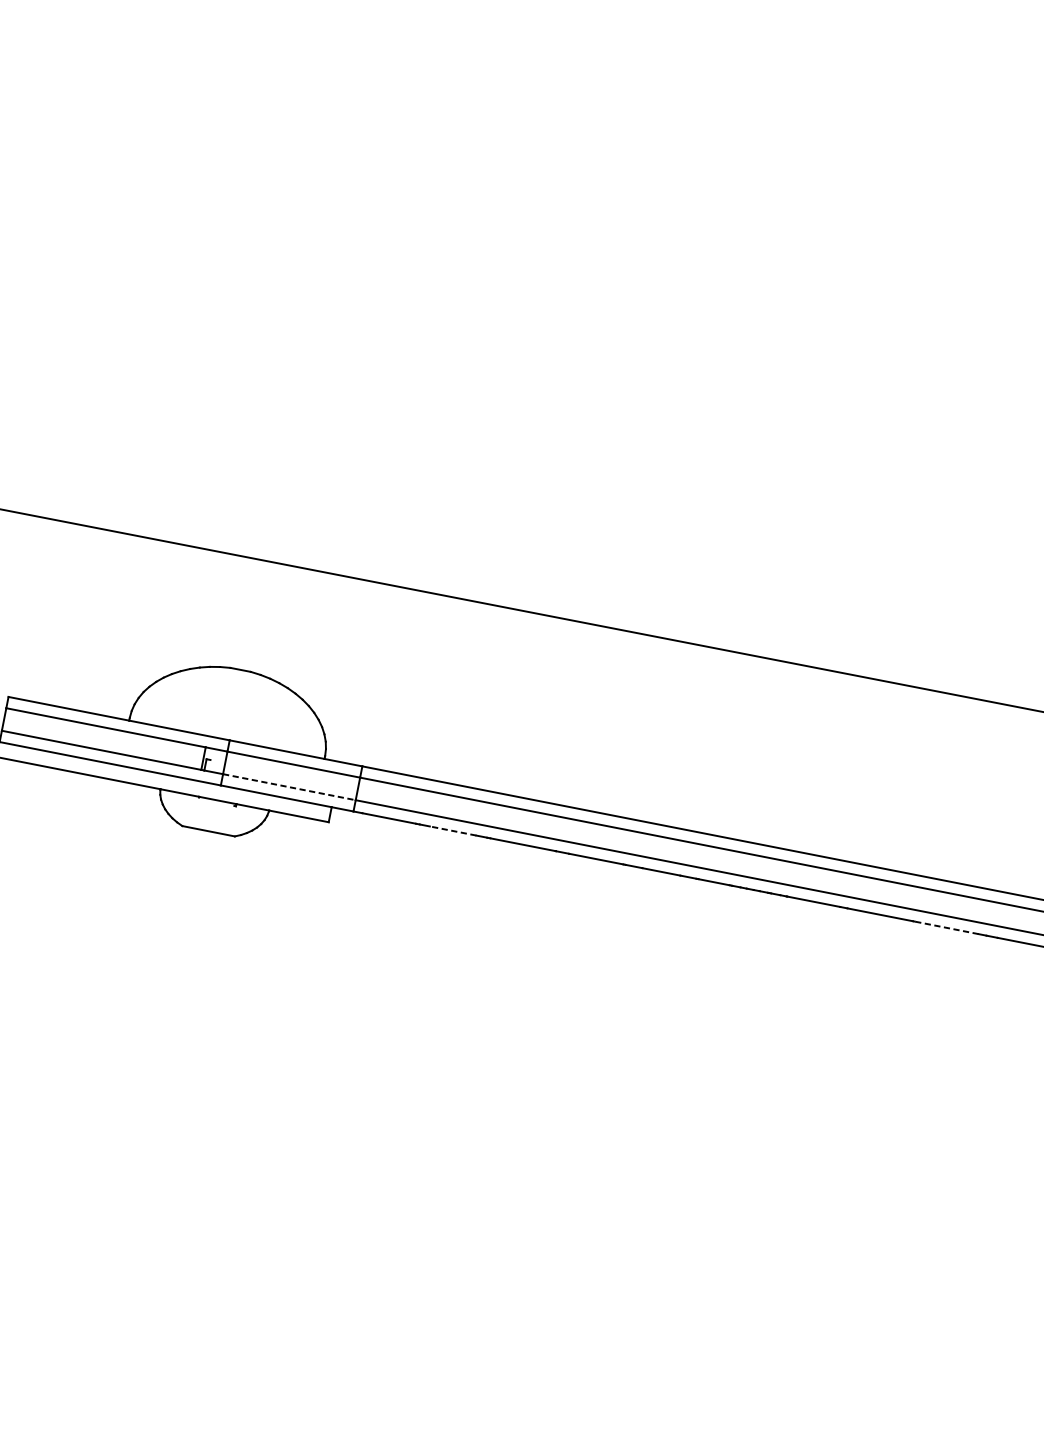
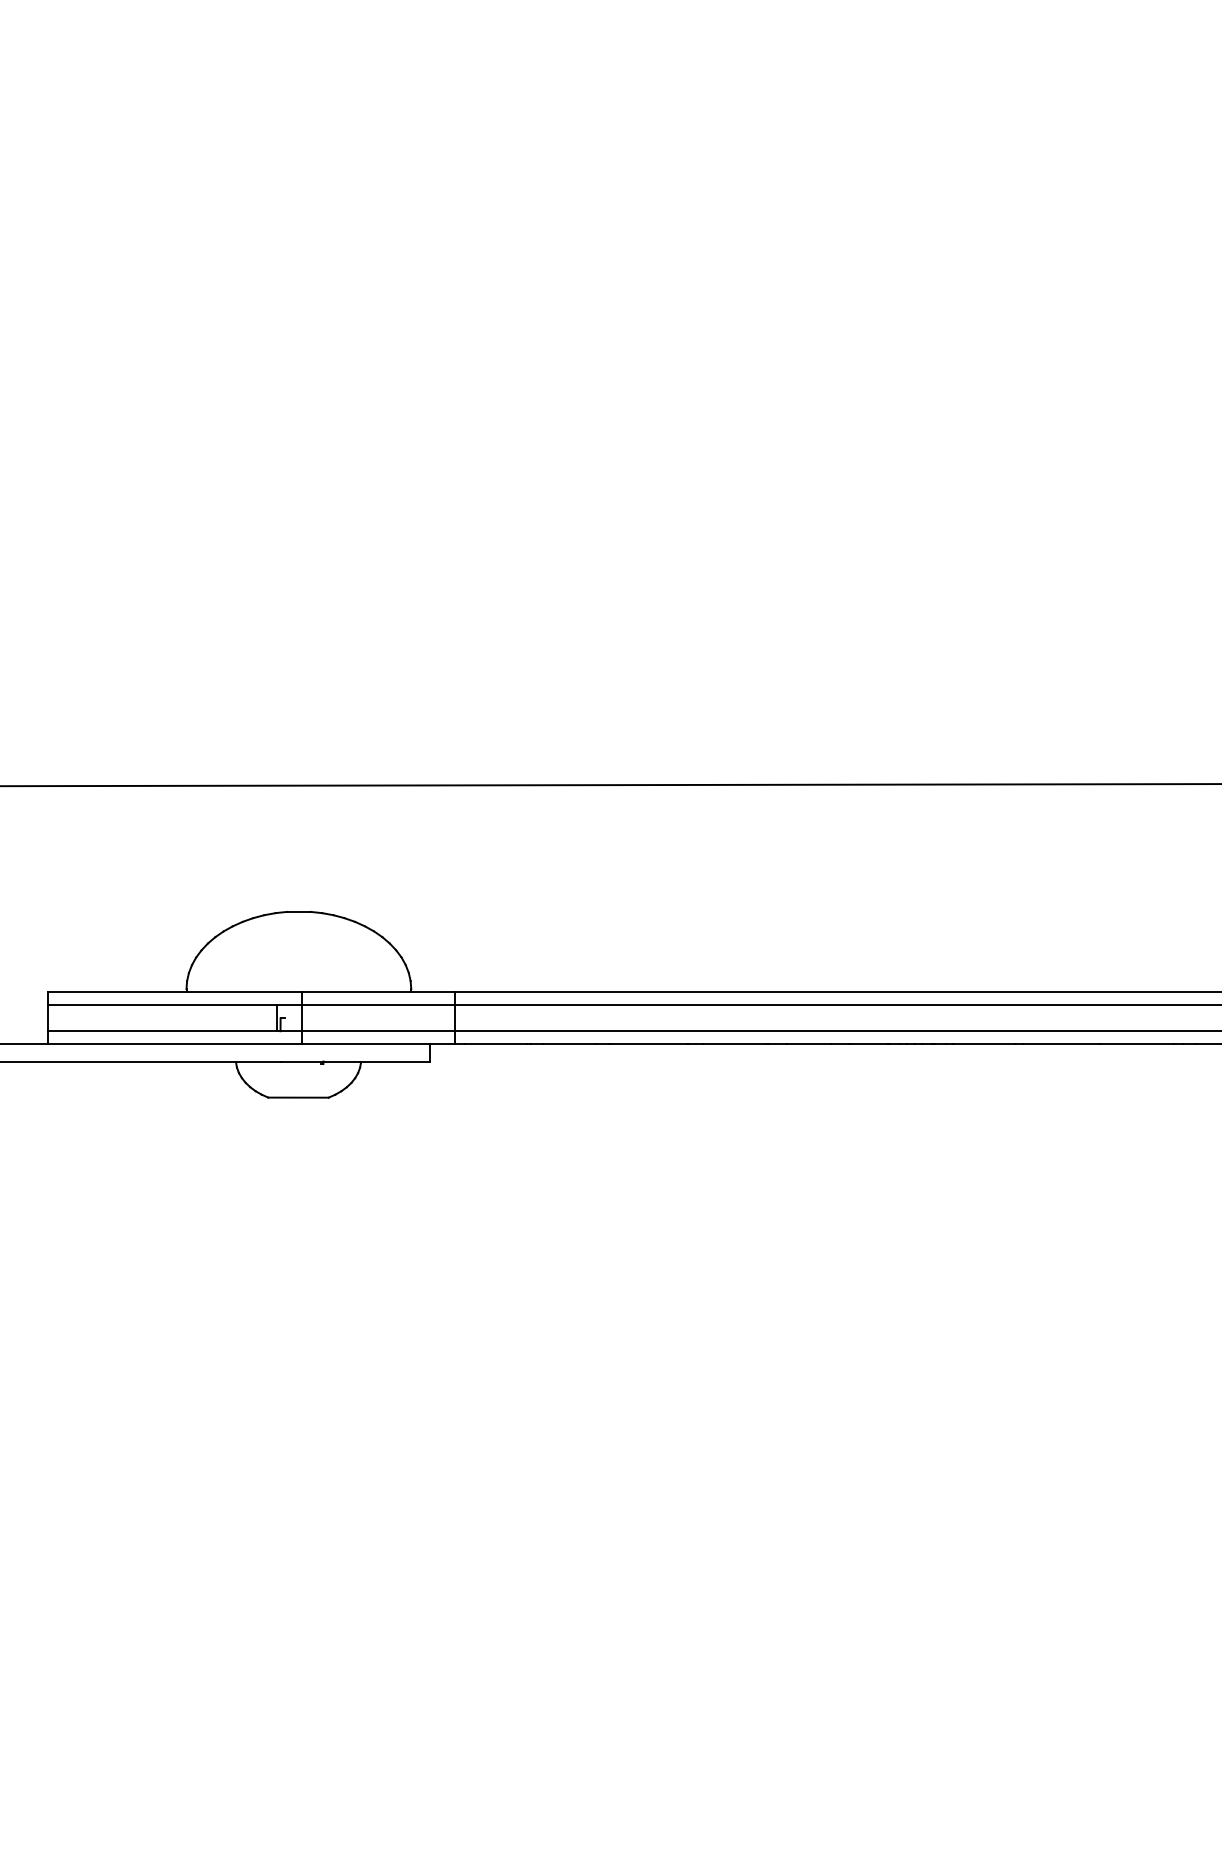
line: (289, 787) -> (378, 1031), dashed -> solid
line: (453, 831) -> (569, 1044), dashed -> solid
line: (946, 928) -> (1137, 1044), dashed -> solid

